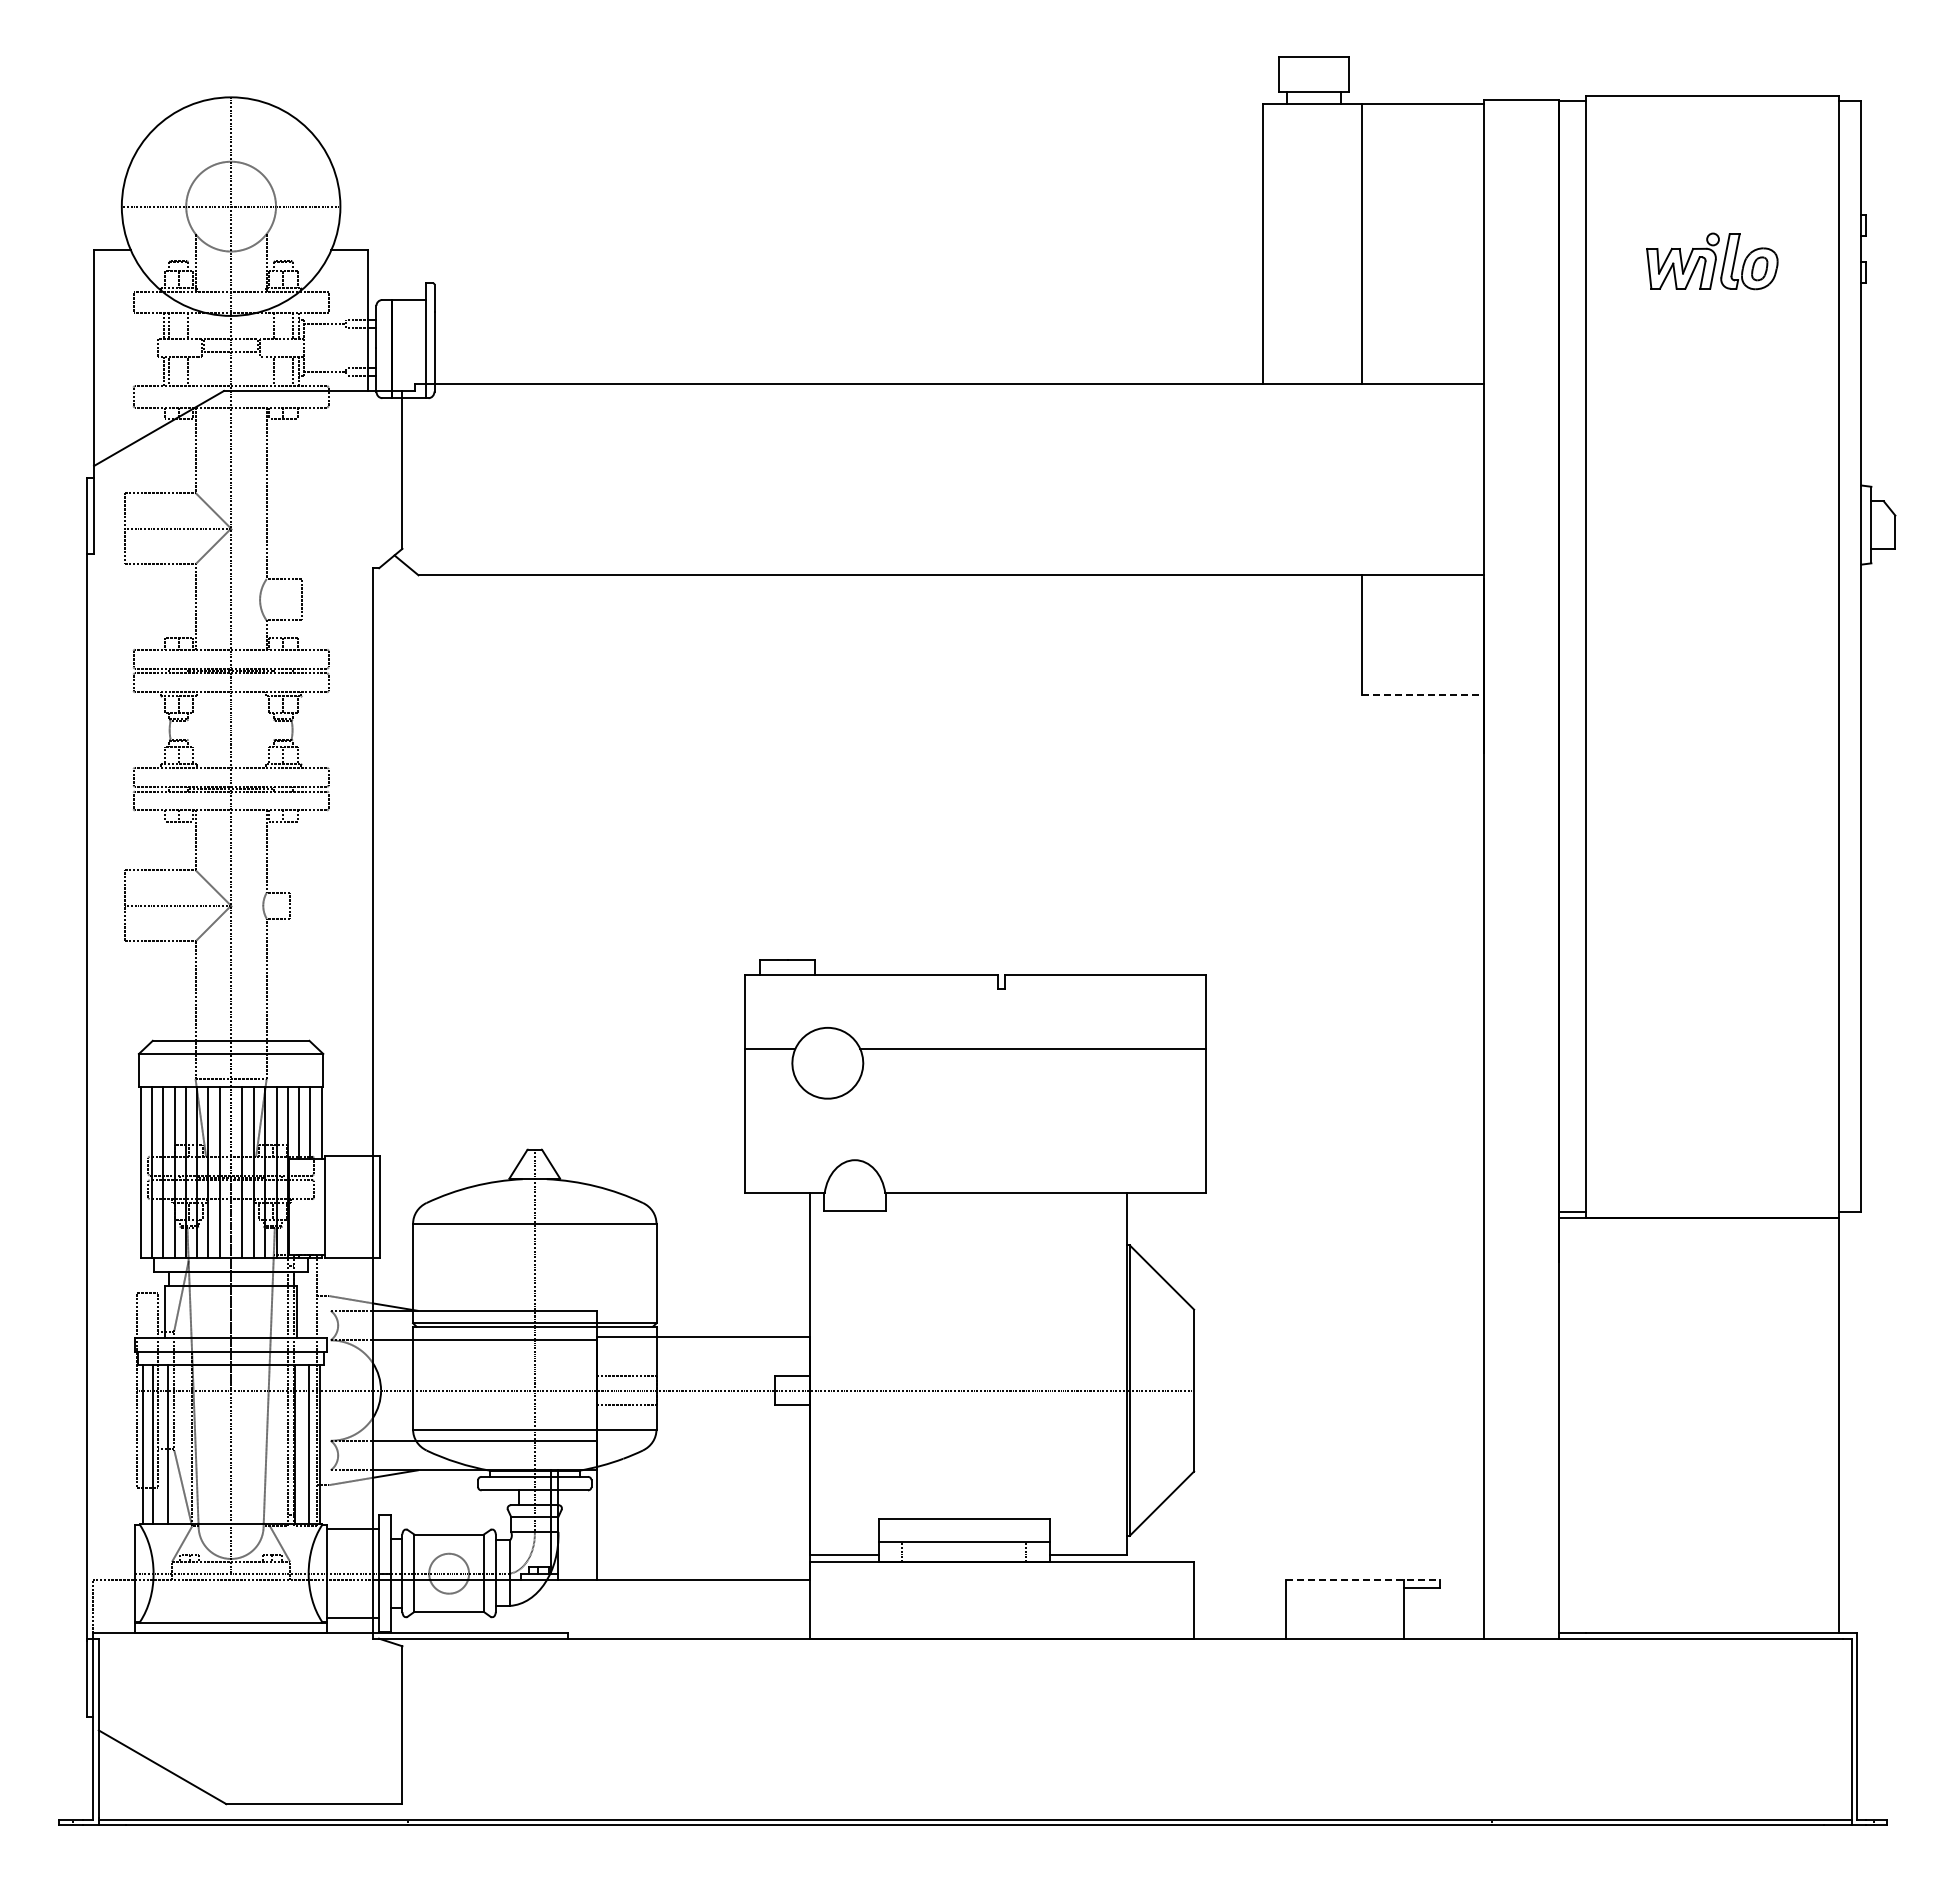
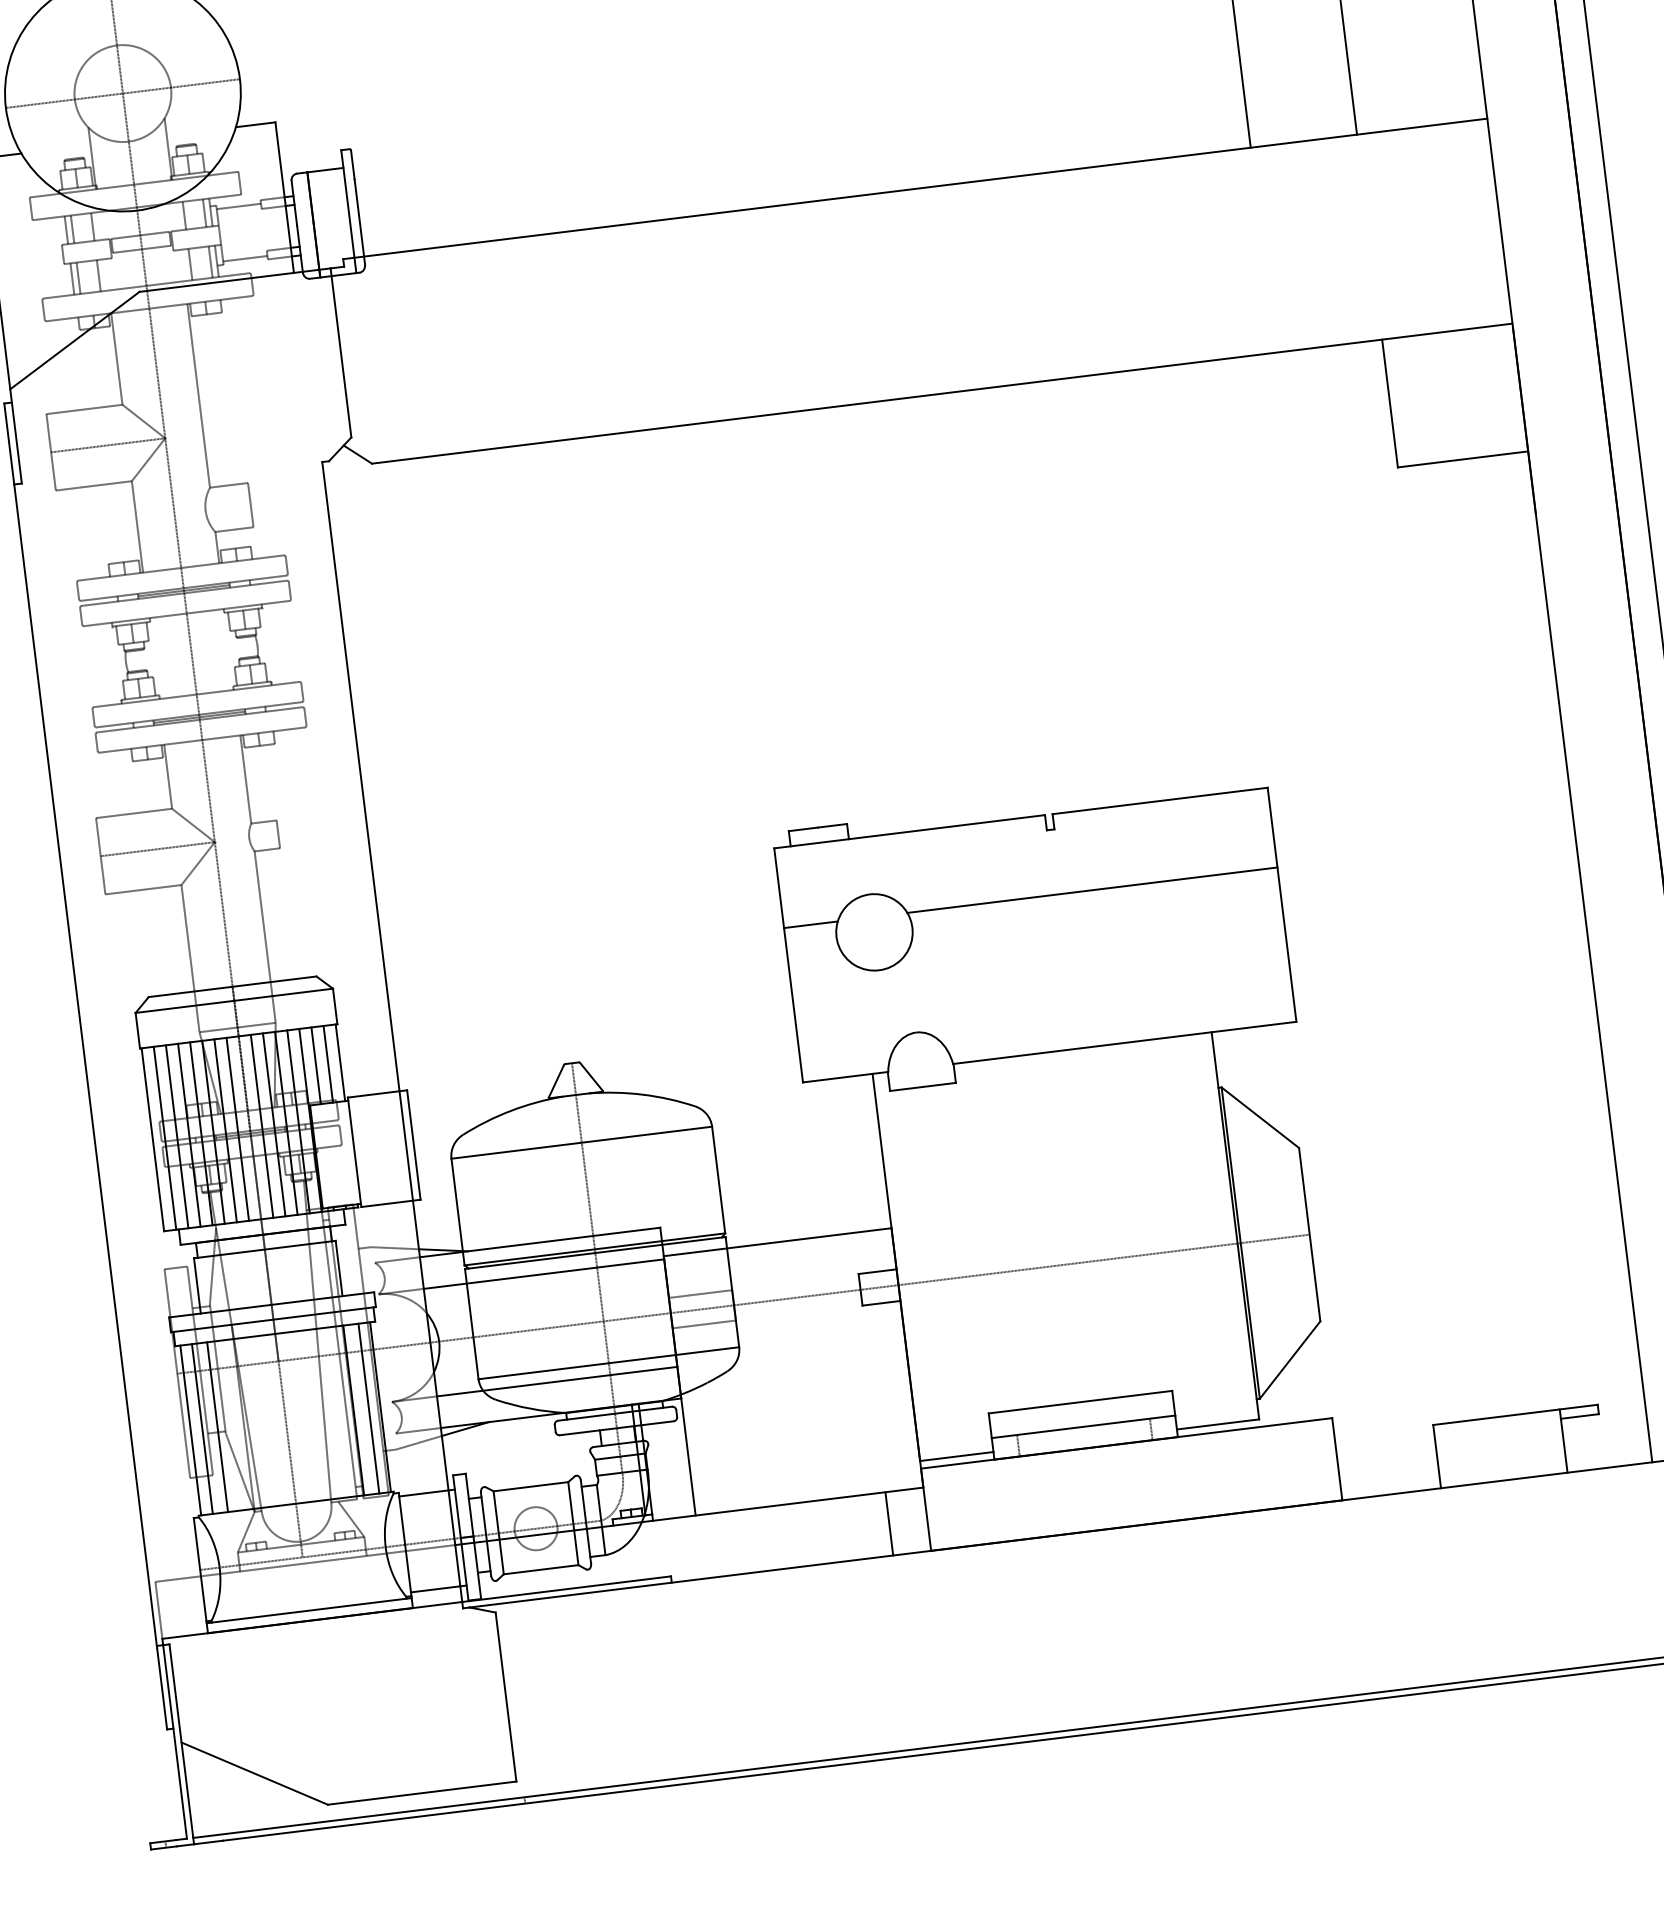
line: (1422, 694) -> (1462, 459), dashed -> solid
line: (1363, 1579) -> (1515, 1414), dashed -> solid
line: (774, 1608) -> (889, 1523), added

